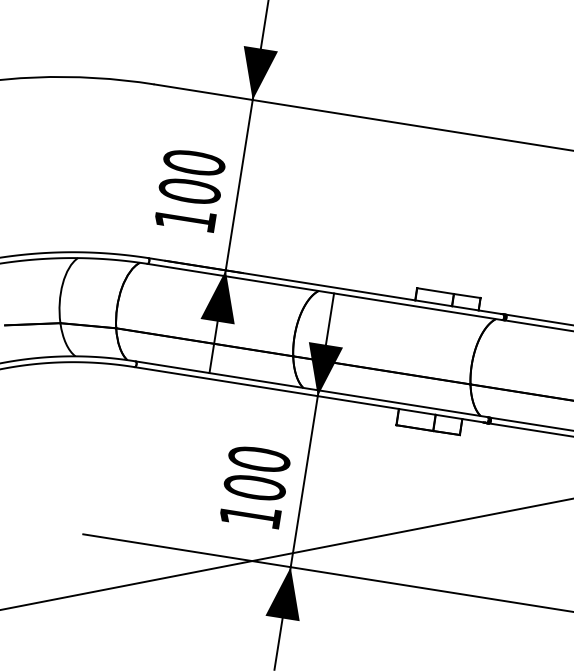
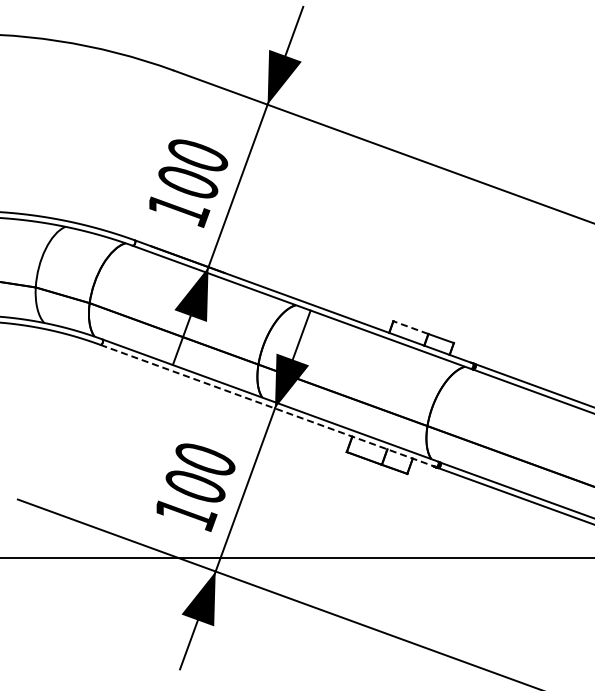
line: (435, 291) -> (410, 327), solid -> dashed
line: (310, 394) -> (268, 405), solid -> dashed

